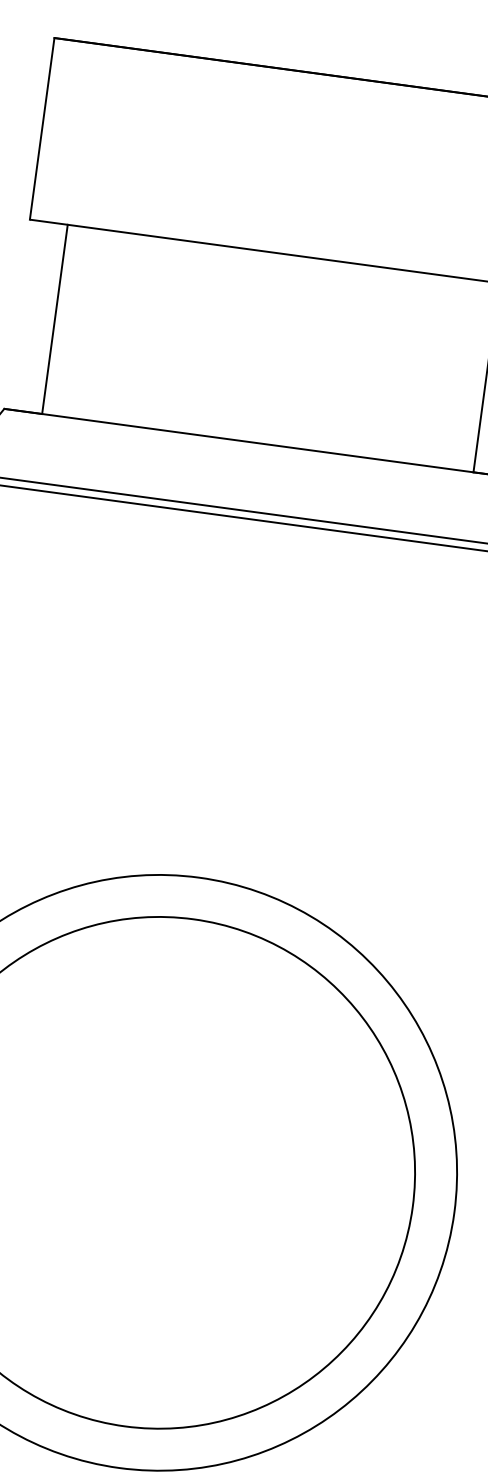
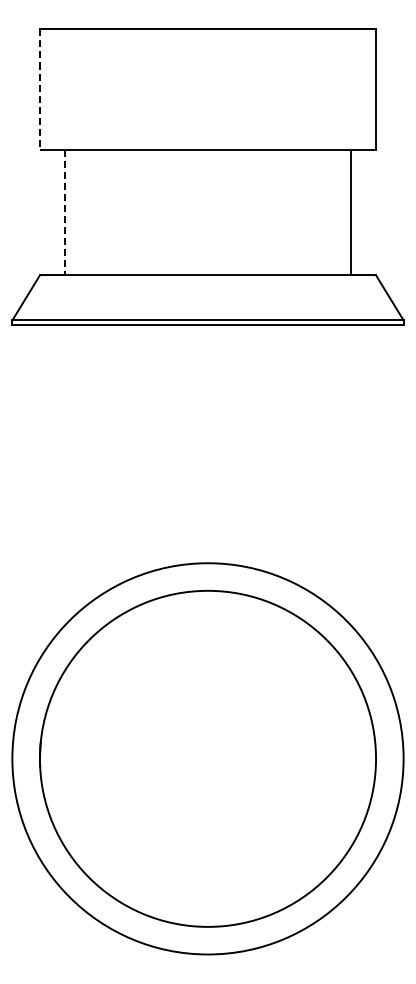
line: (41, 129) -> (39, 90), solid -> dashed
line: (55, 319) -> (65, 212), solid -> dashed

